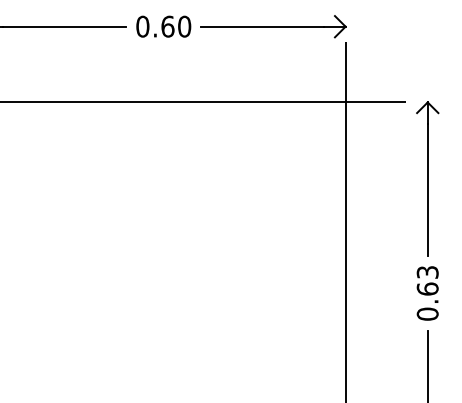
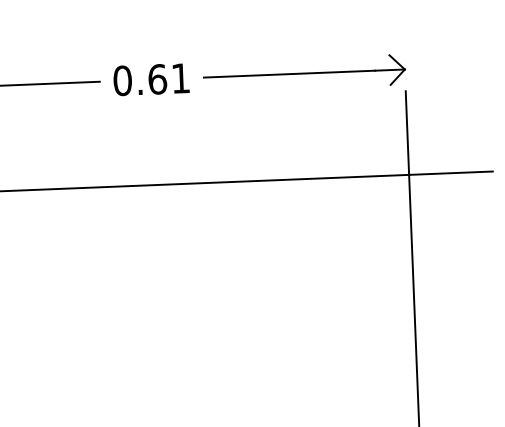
text: (184, 26) -> (180, 78), 0.60 -> 0.61

